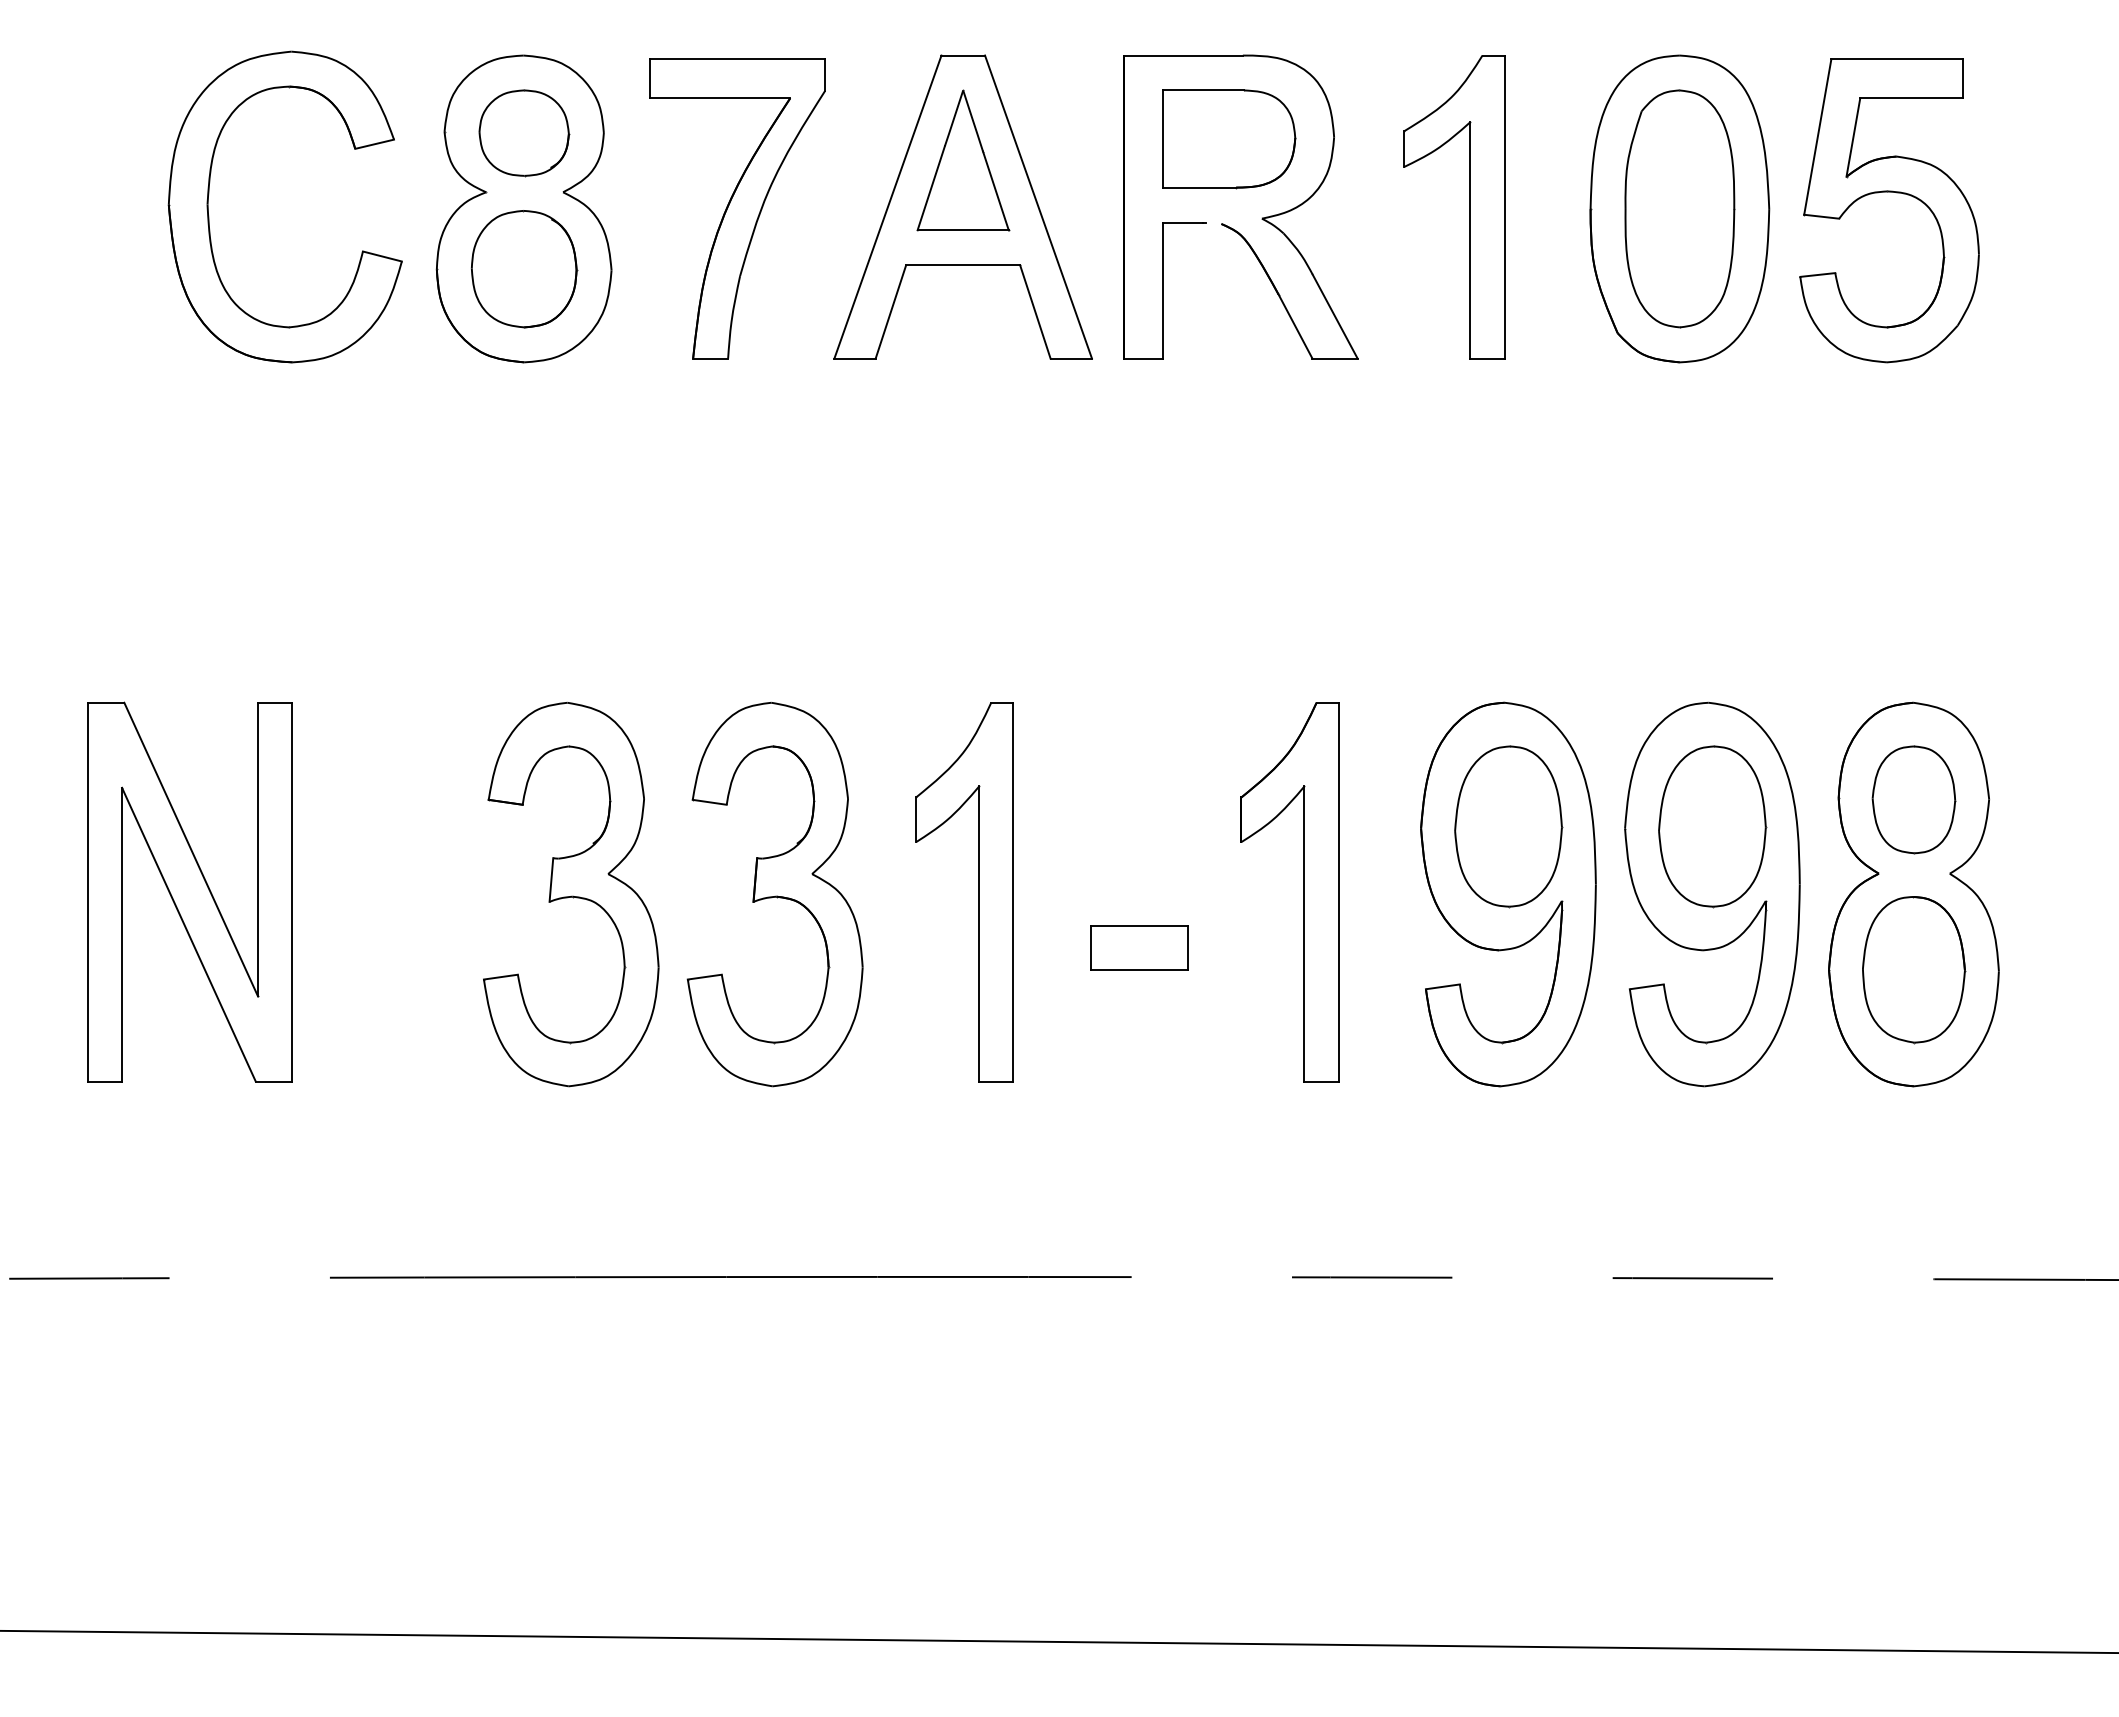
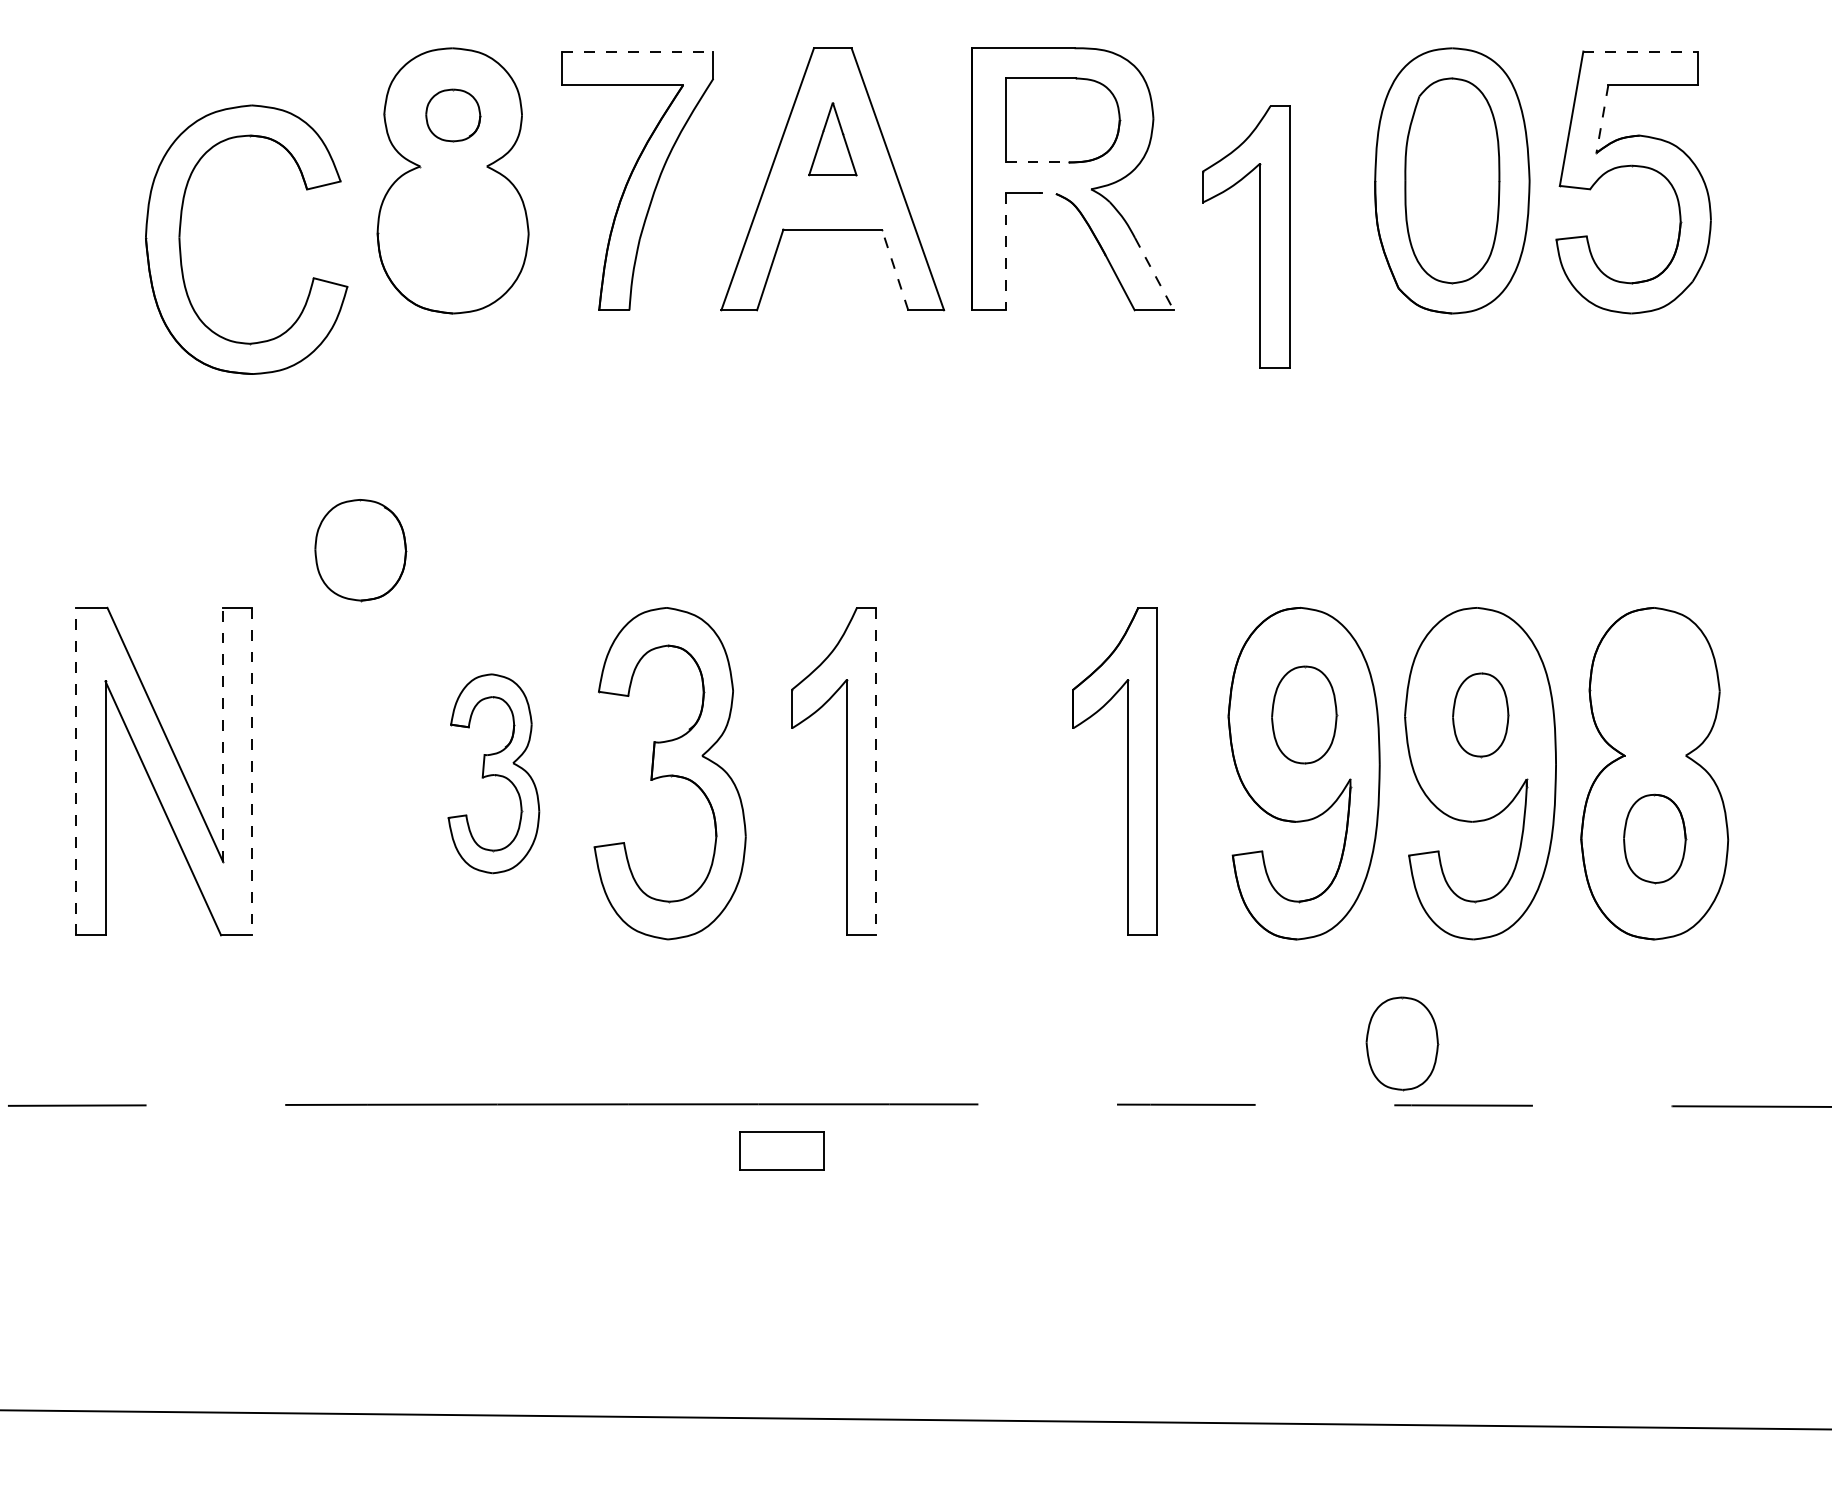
line: (738, 59) -> (638, 51), solid -> dashed
line: (1897, 59) -> (1640, 51), solid -> dashed
part: (524, 133) -> (453, 115), size x0.7
line: (1853, 137) -> (1602, 119), solid -> dashed
part: (963, 160) -> (832, 139), size x0.6
line: (1200, 187) -> (1037, 162), solid -> dashed
part: (1469, 207) -> (1259, 237), moved
part: (209, 216) -> (181, 247), moved
part: (524, 269) -> (360, 550), moved
line: (1163, 290) -> (1005, 251), solid -> dashed
line: (1035, 311) -> (895, 269), solid -> dashed
line: (1335, 317) -> (1154, 274), solid -> dashed
part: (1913, 799) -> (1401, 1043), moved
part: (1508, 826) -> (1304, 714), size x0.7
part: (1712, 826) -> (1480, 714), size x0.6
line: (258, 849) -> (223, 734), solid -> dashed
line: (88, 891) -> (76, 771), solid -> dashed
line: (292, 892) -> (252, 771), solid -> dashed
line: (1013, 892) -> (876, 771), solid -> dashed
part: (571, 894) -> (494, 773), size x0.6
part: (1139, 947) -> (781, 1150), moved
part: (1914, 970) -> (1655, 839), size x0.7

